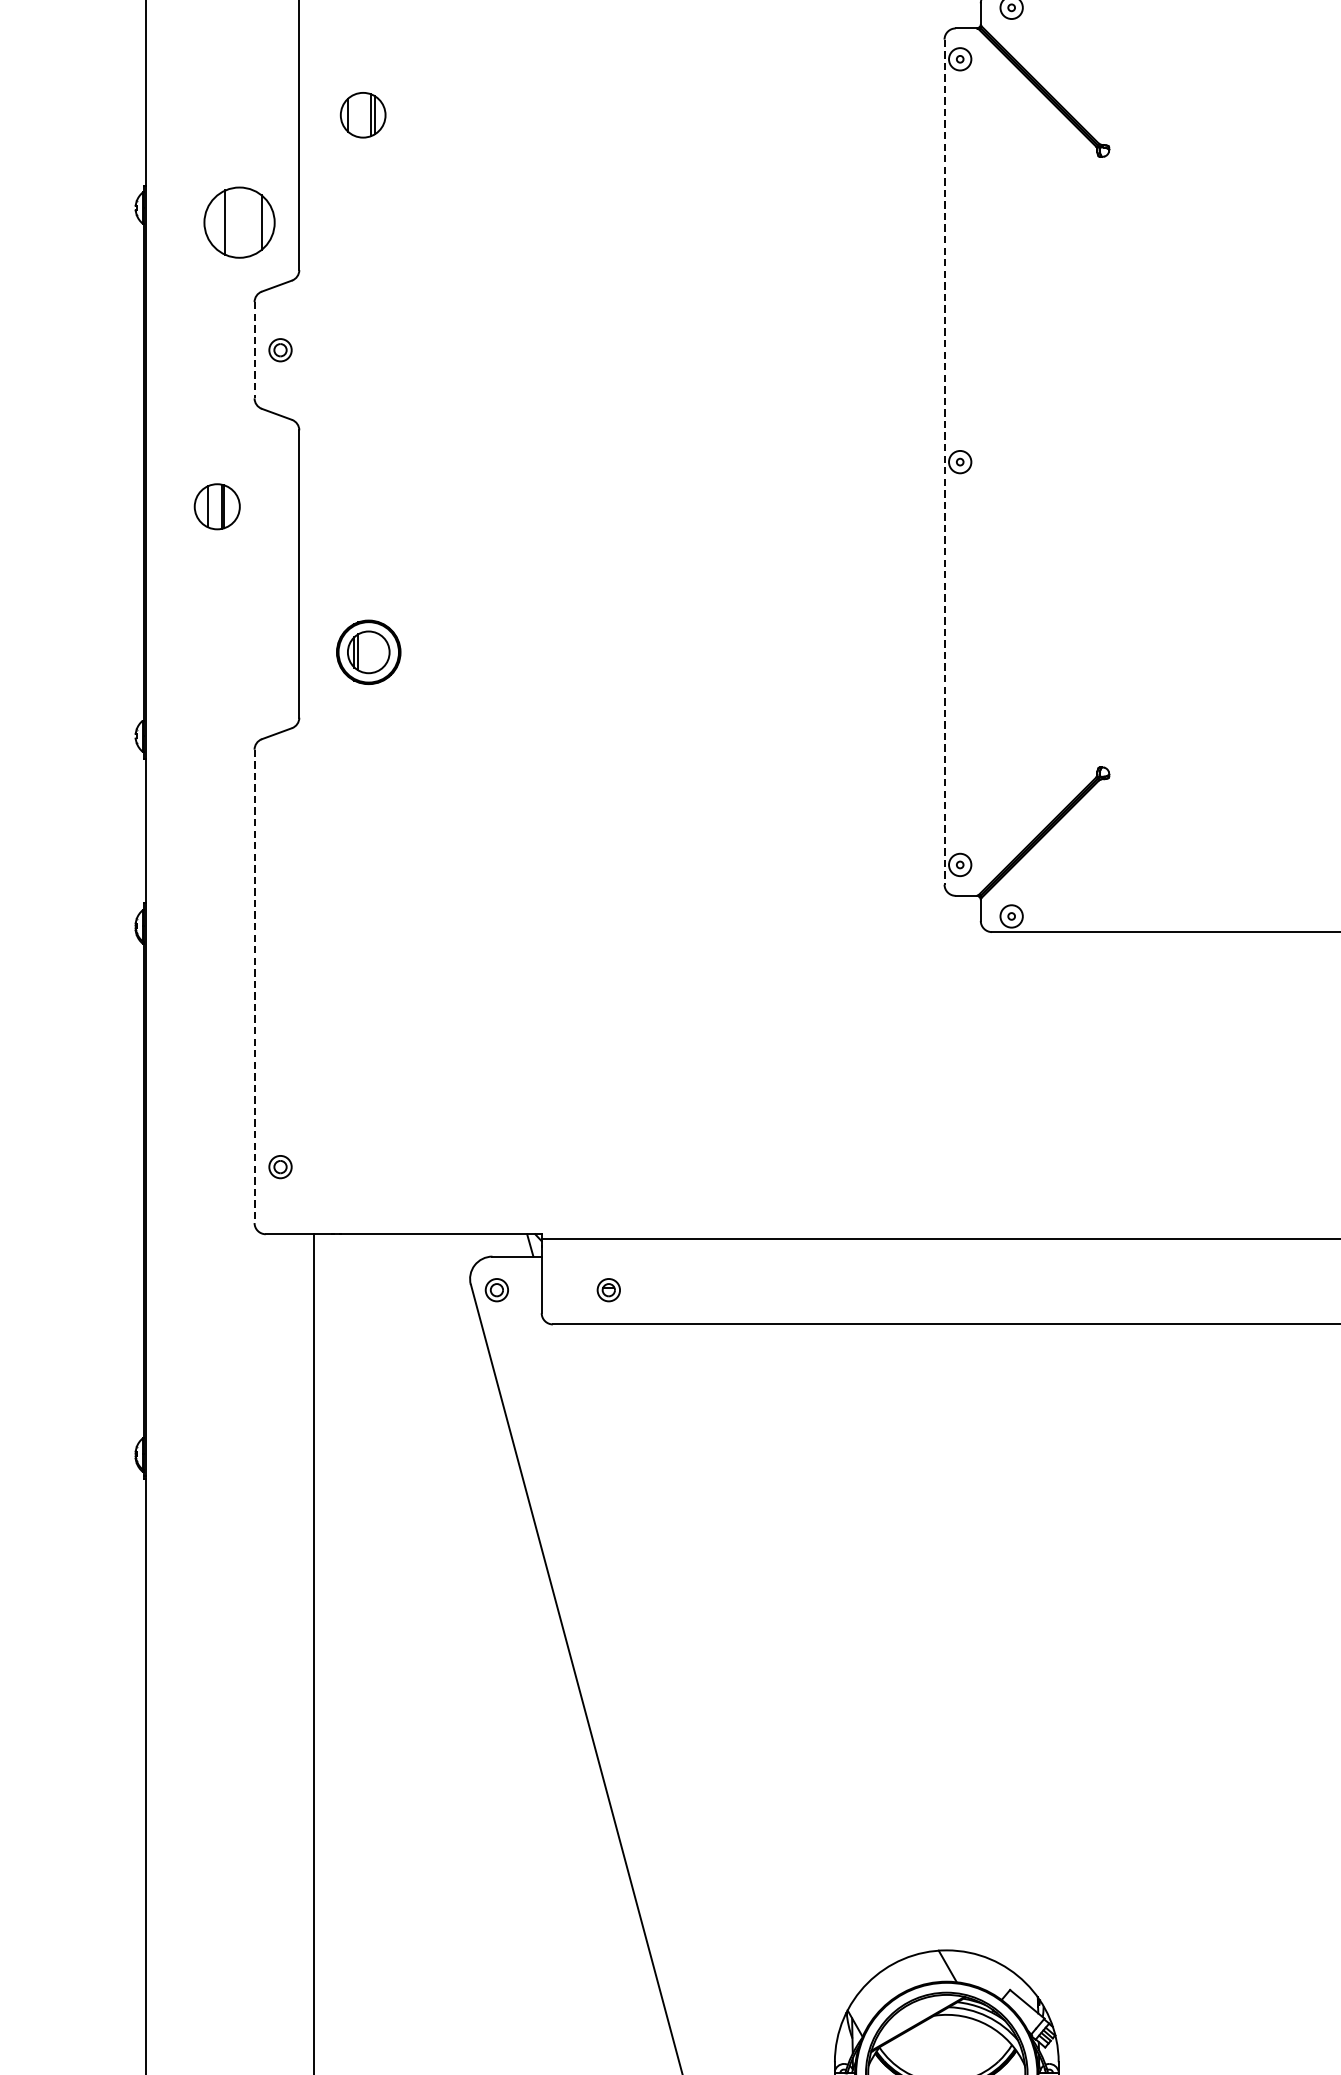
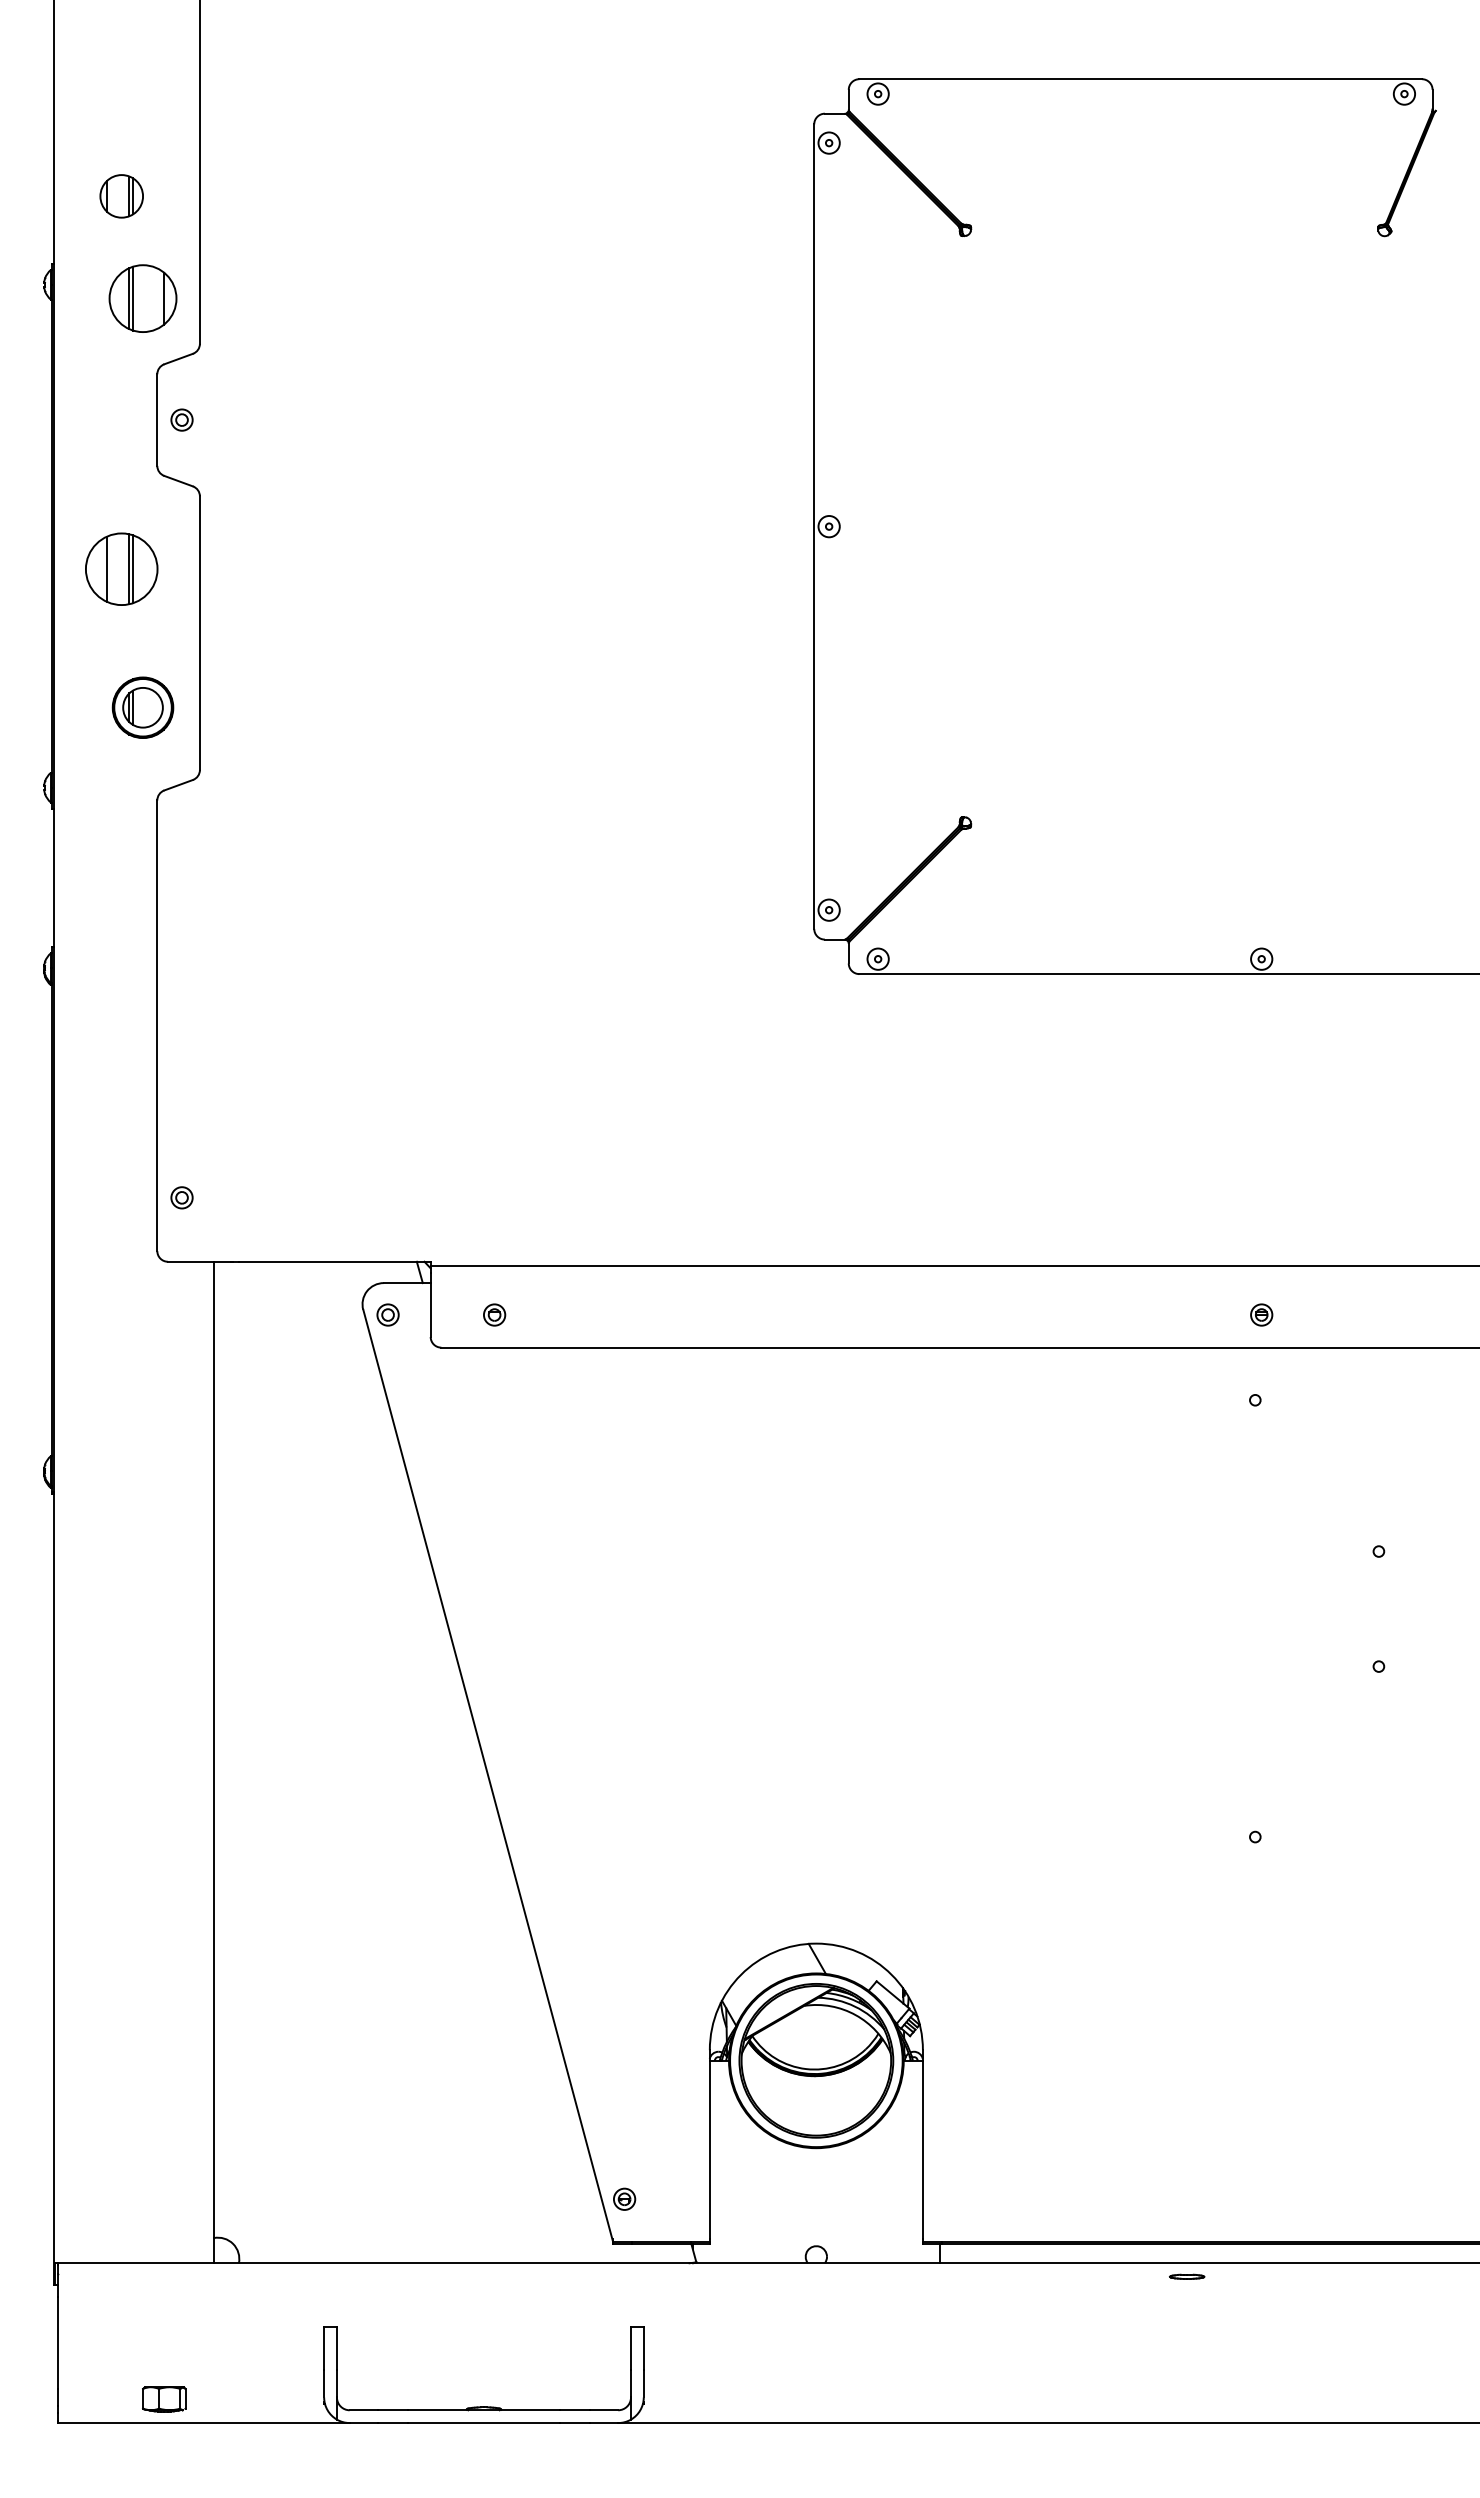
part: (362, 115) -> (121, 196), moved
line: (228, 222) -> (132, 298), added
line: (254, 350) -> (157, 420), dashed -> solid
line: (944, 463) -> (814, 527), dashed -> solid
part: (216, 506) -> (121, 568), size x1.67
part: (368, 652) -> (142, 707), moved
line: (254, 987) -> (157, 1026), dashed -> solid

